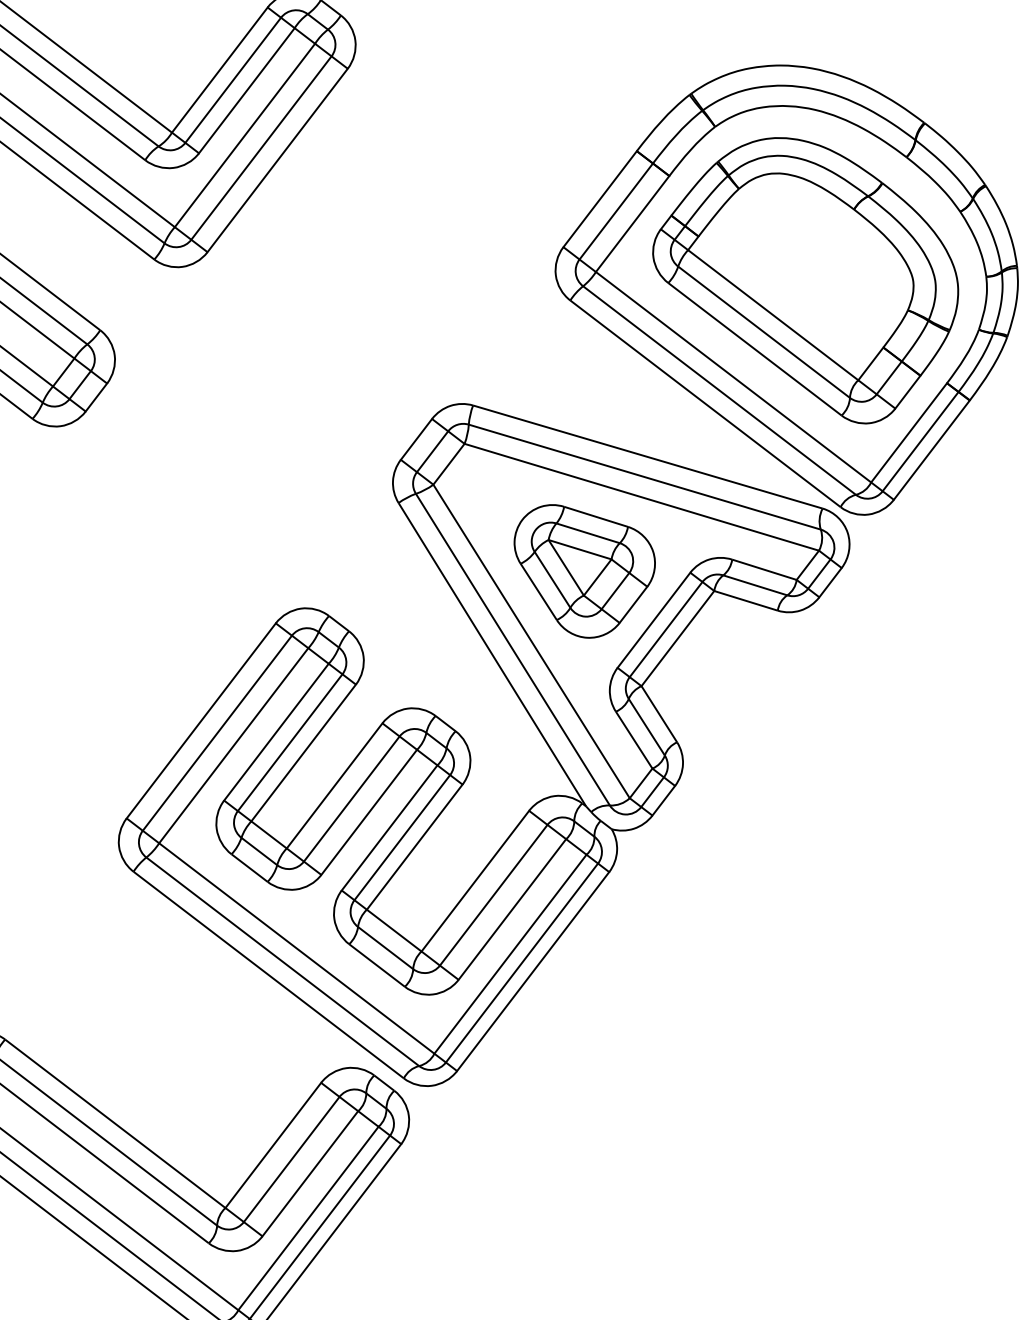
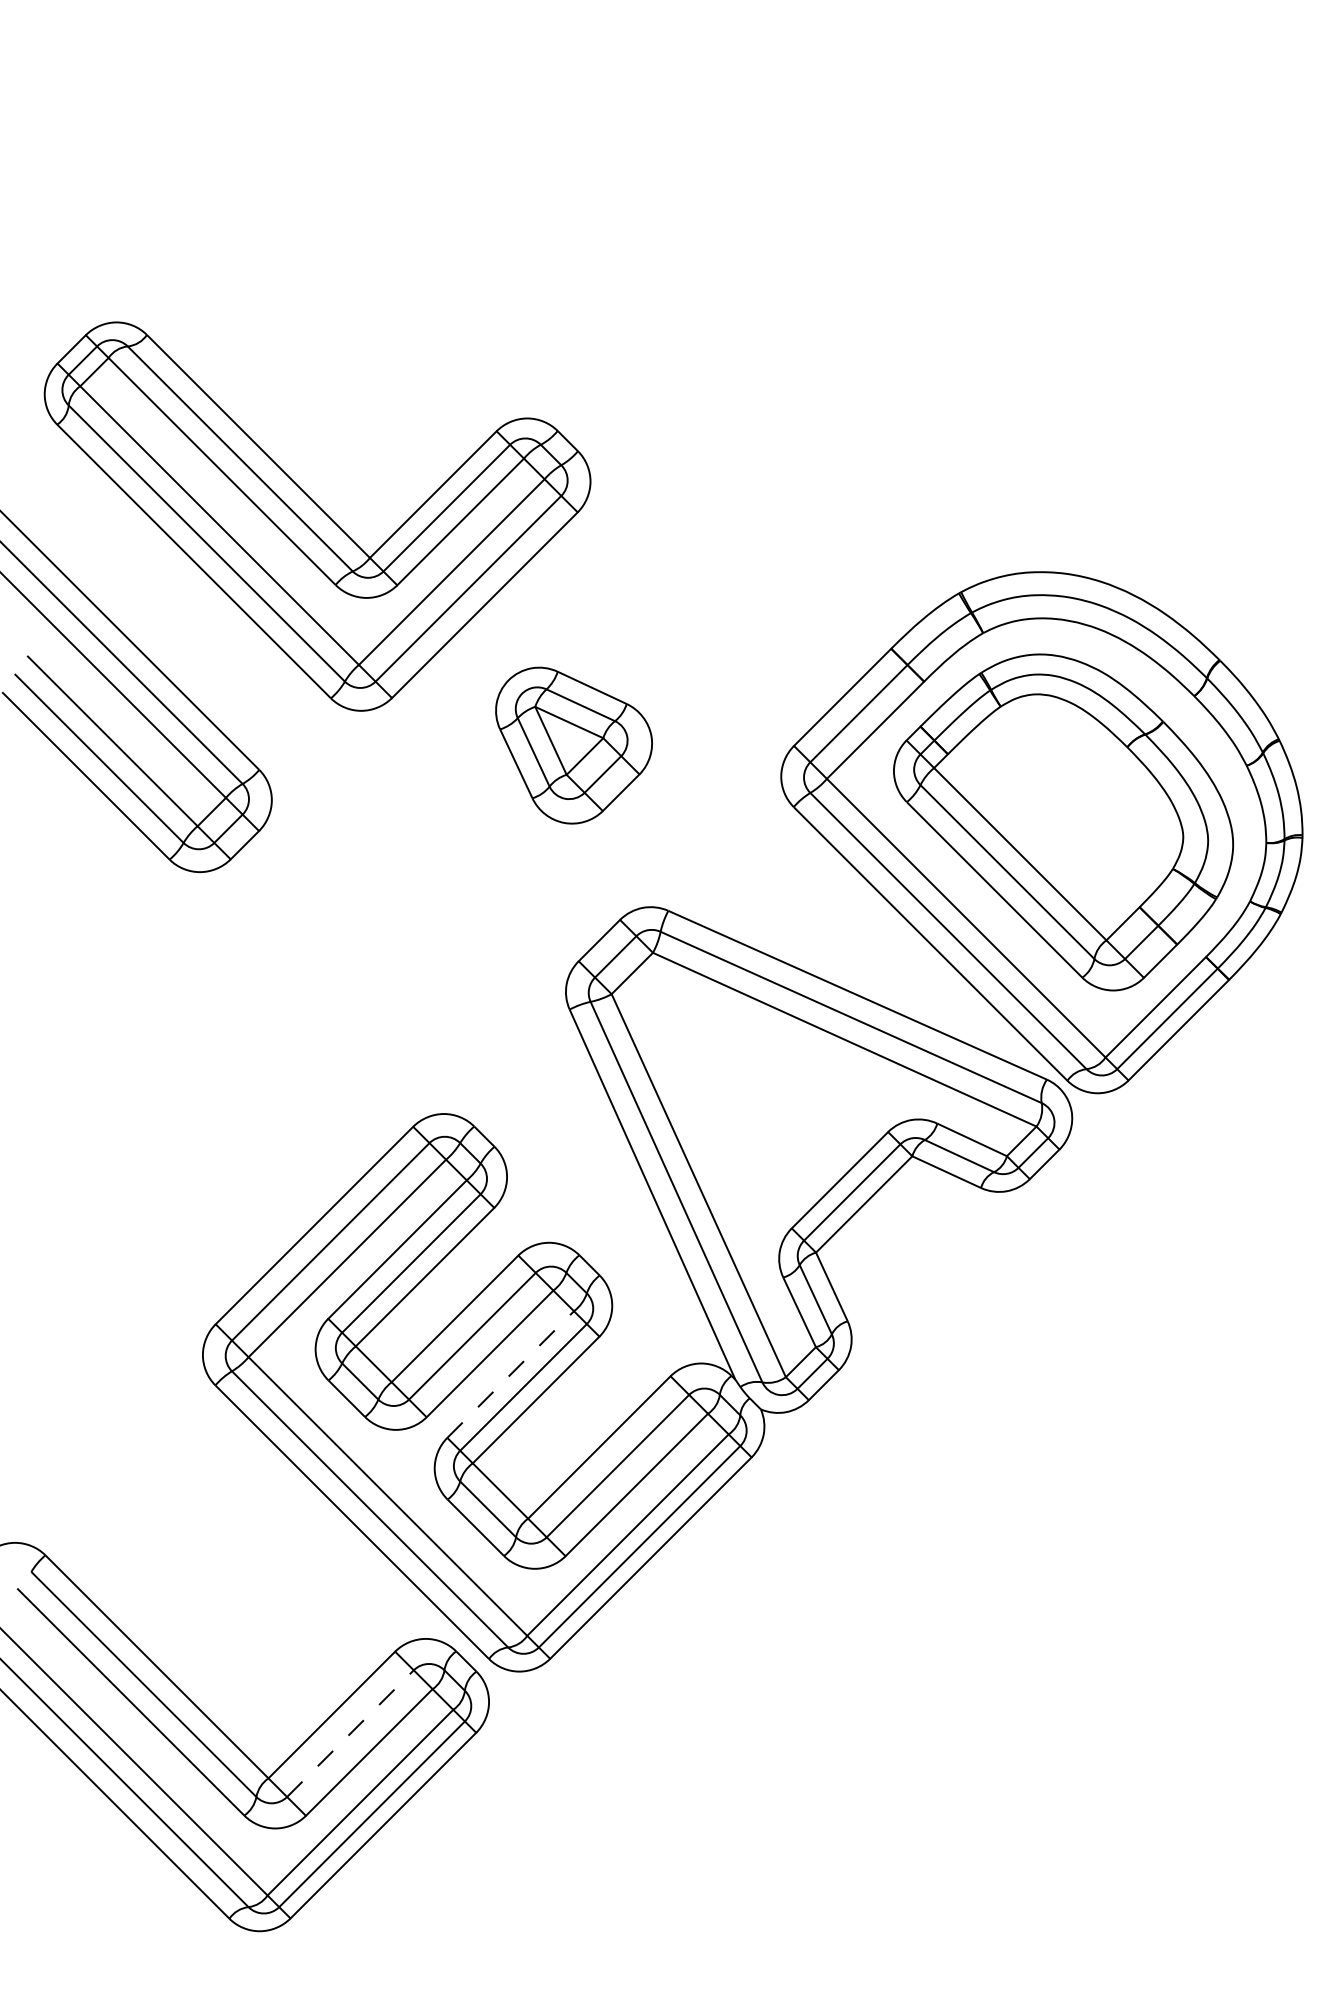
part: (586, 569) -> (573, 745), moved
line: (389, 827) -> (510, 1374), solid -> dashed
line: (291, 1159) -> (350, 1733), solid -> dashed

